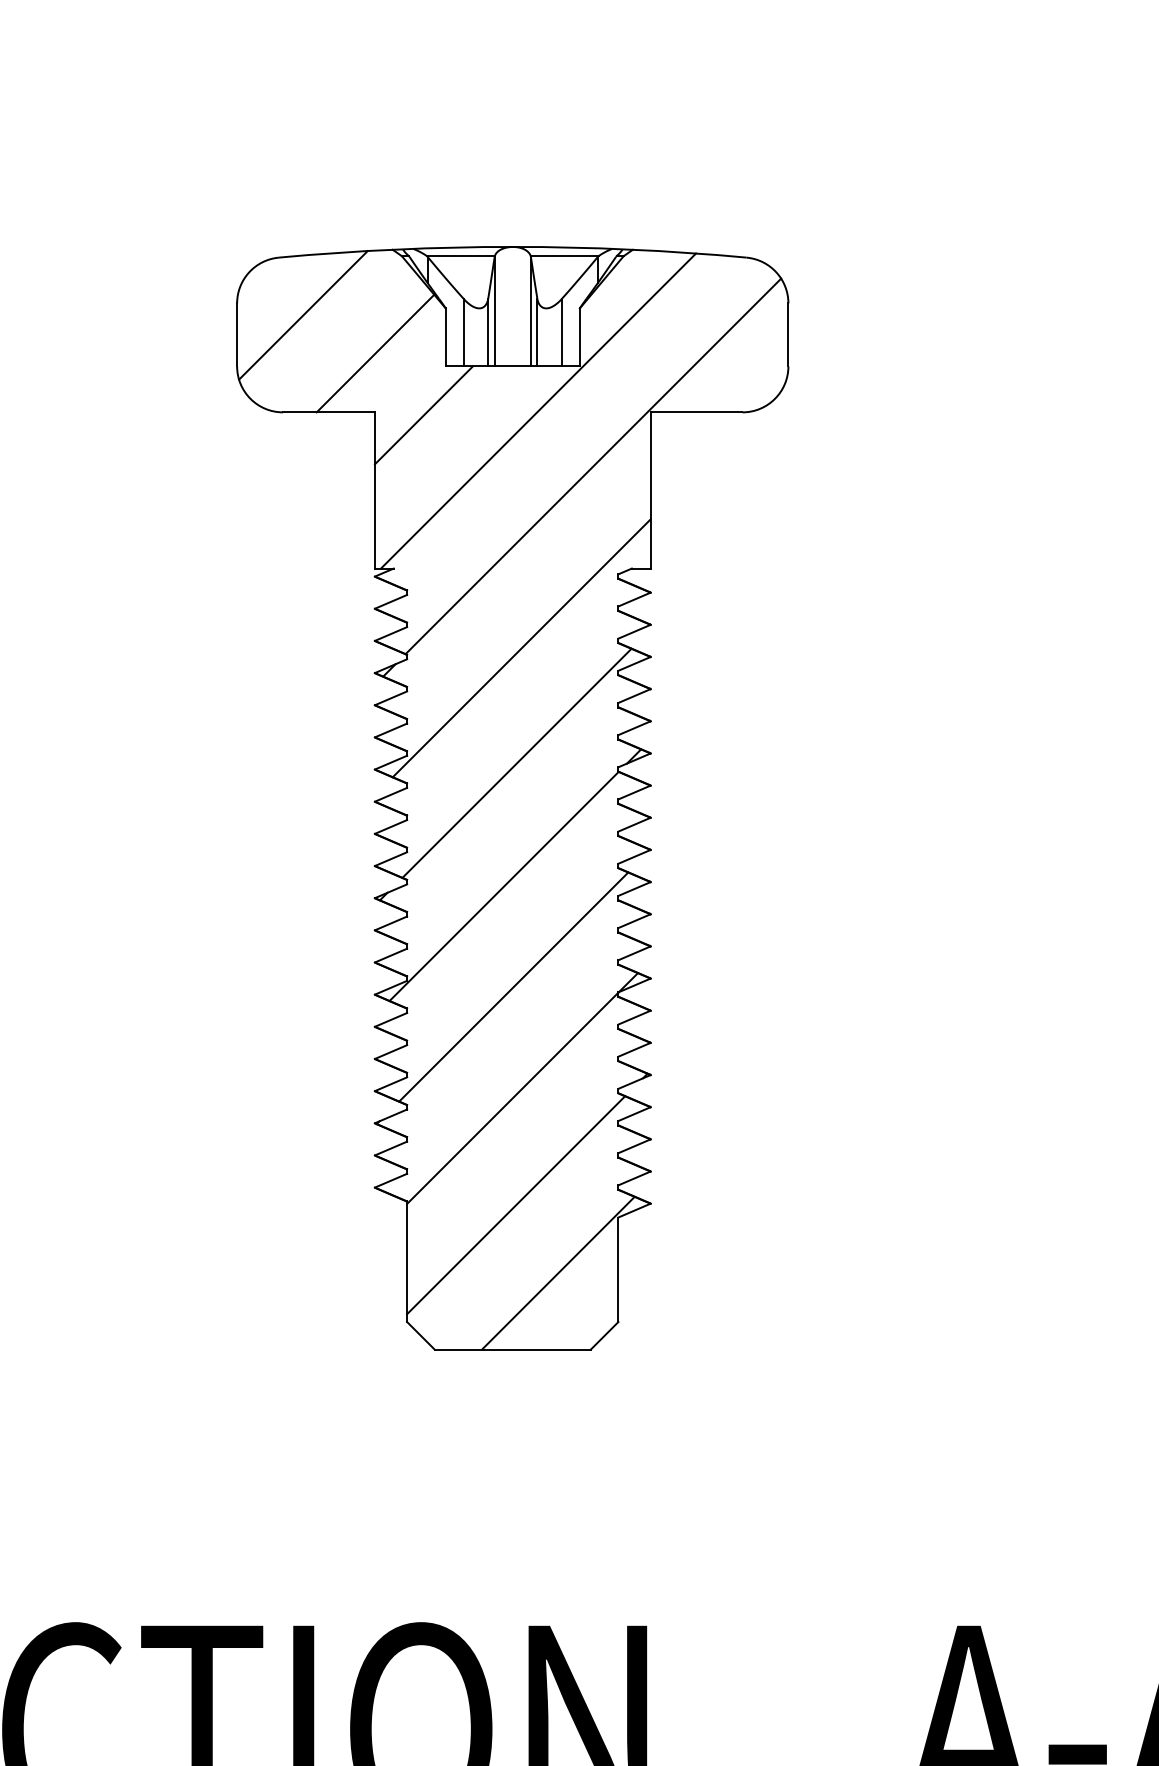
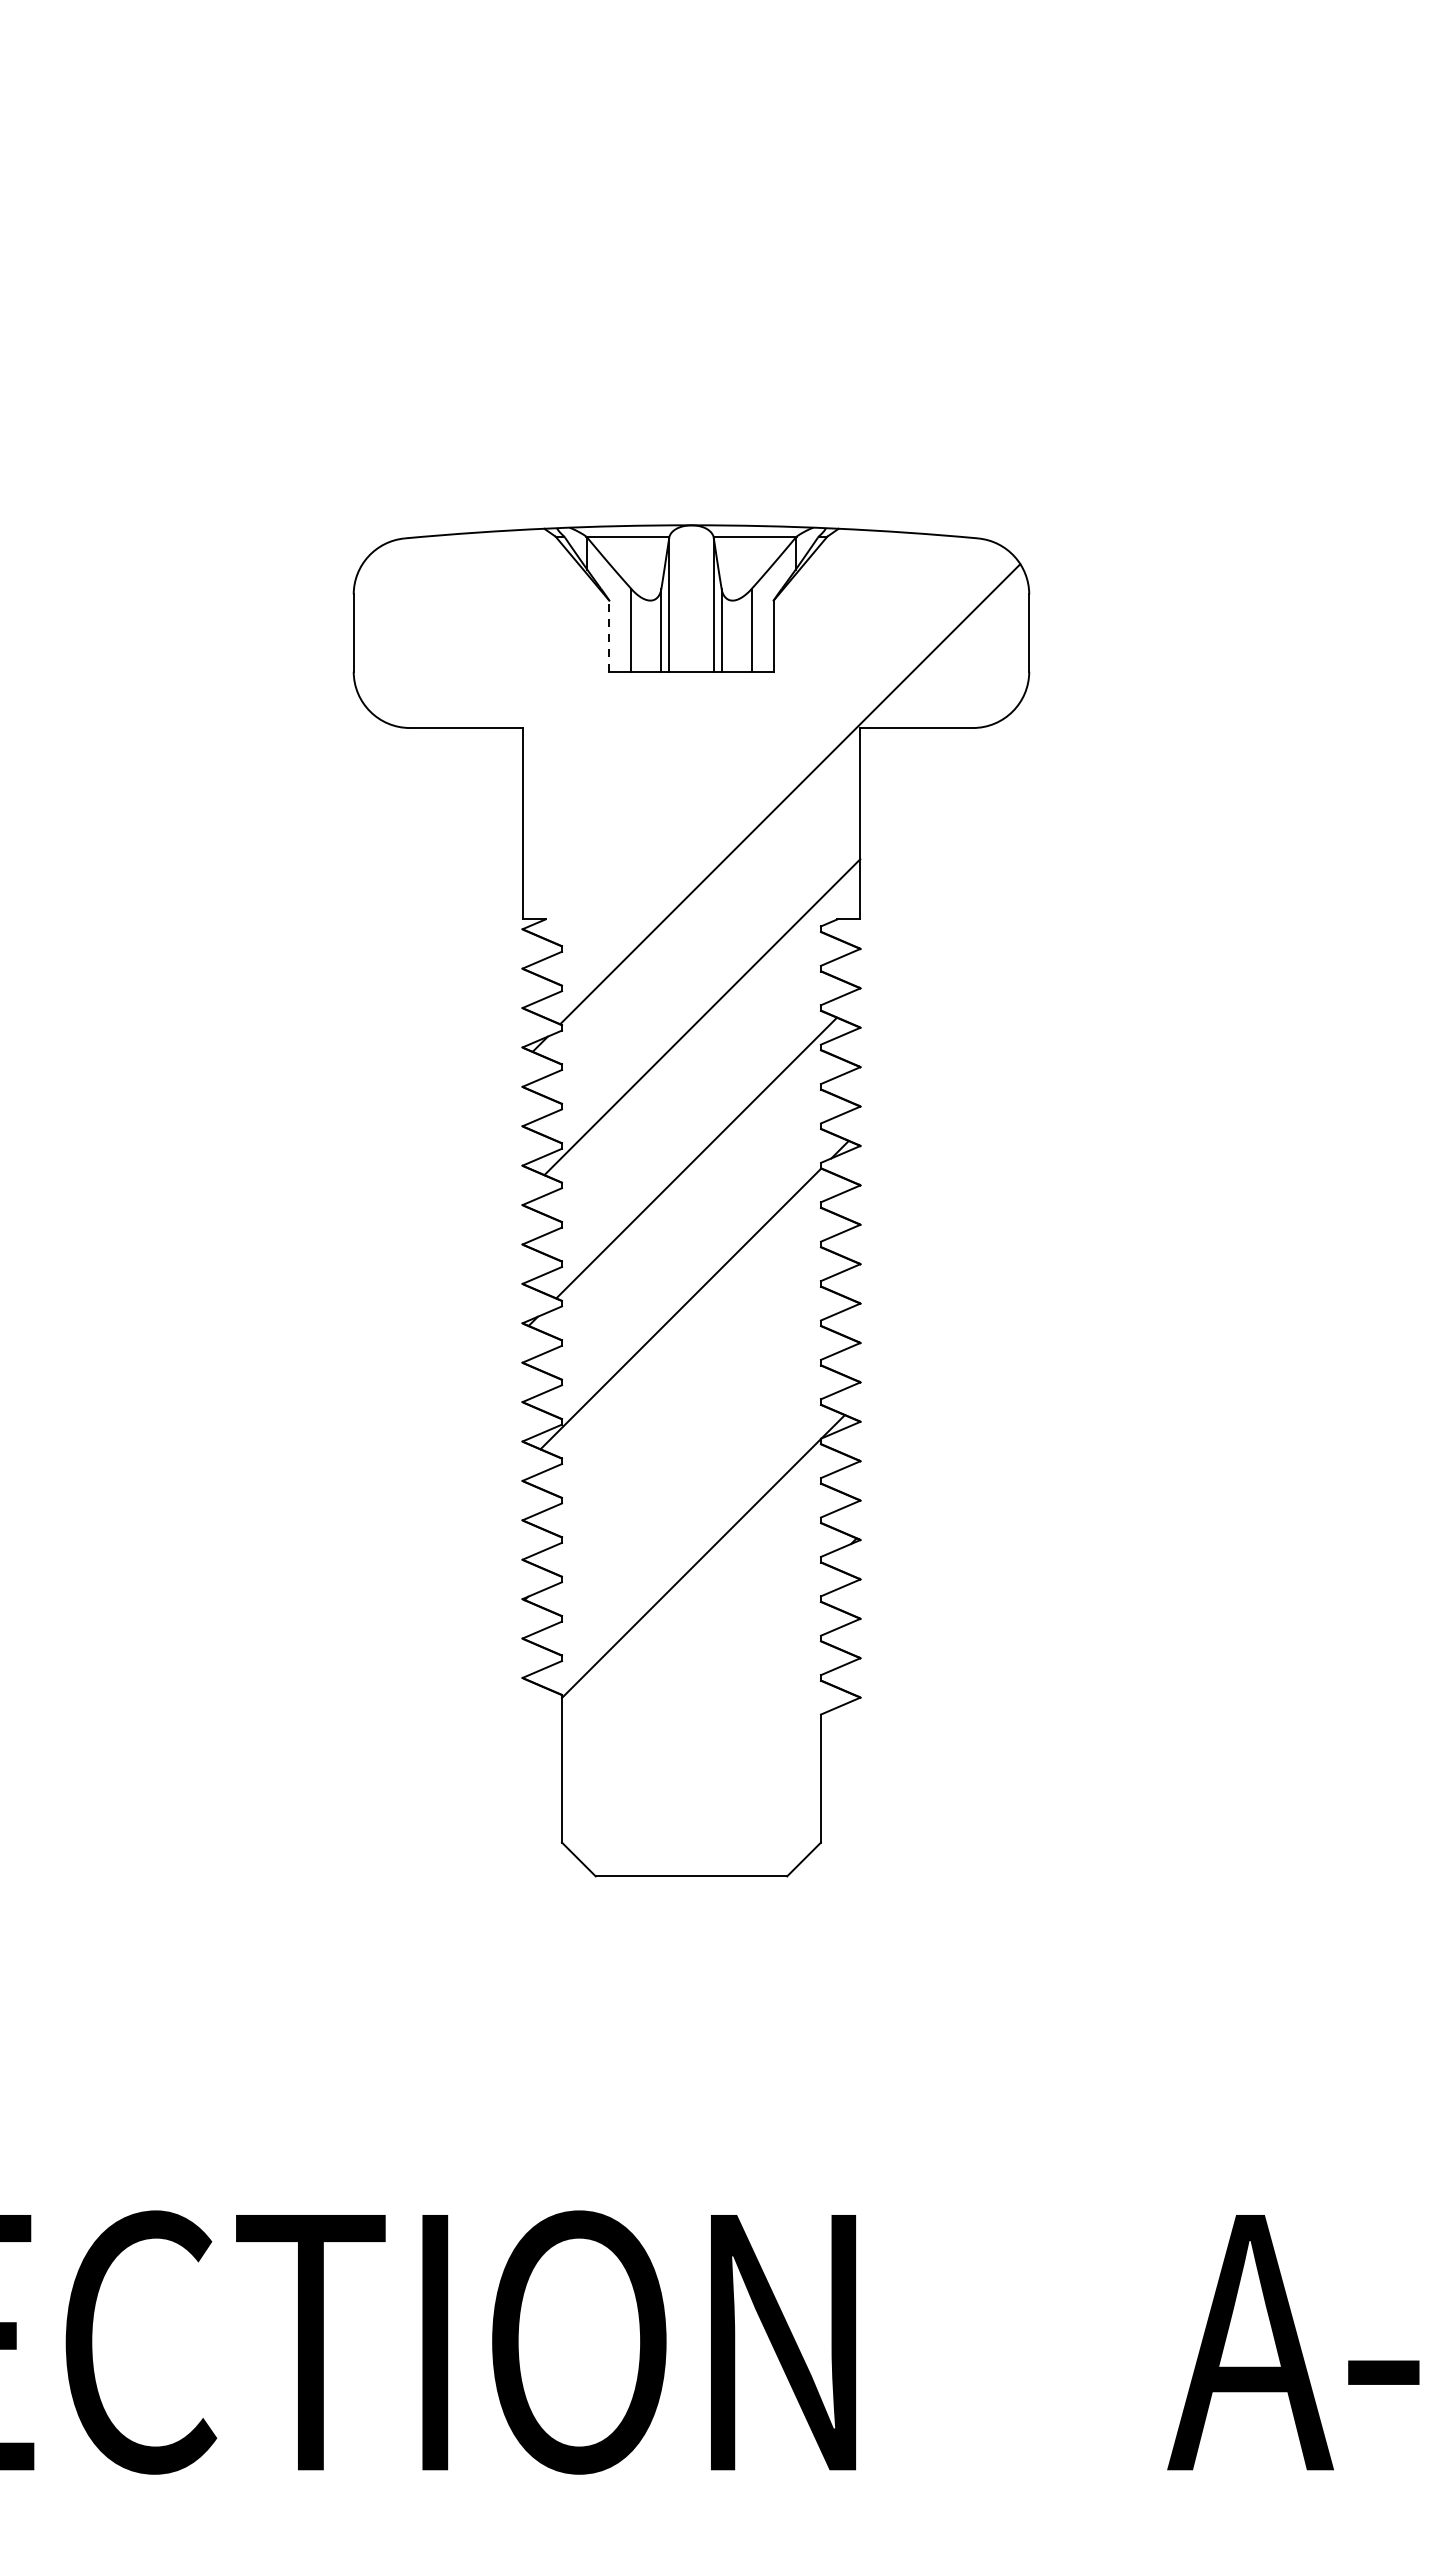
line: (303, 314) -> (434, 608), removed
line: (445, 337) -> (609, 636), solid -> dashed
line: (375, 353) -> (523, 655), removed
line: (538, 411) -> (723, 726), removed
line: (423, 415) -> (582, 731), removed
line: (513, 986) -> (692, 1431), removed
line: (516, 1205) -> (695, 1699), removed
line: (557, 1272) -> (746, 1782), removed

